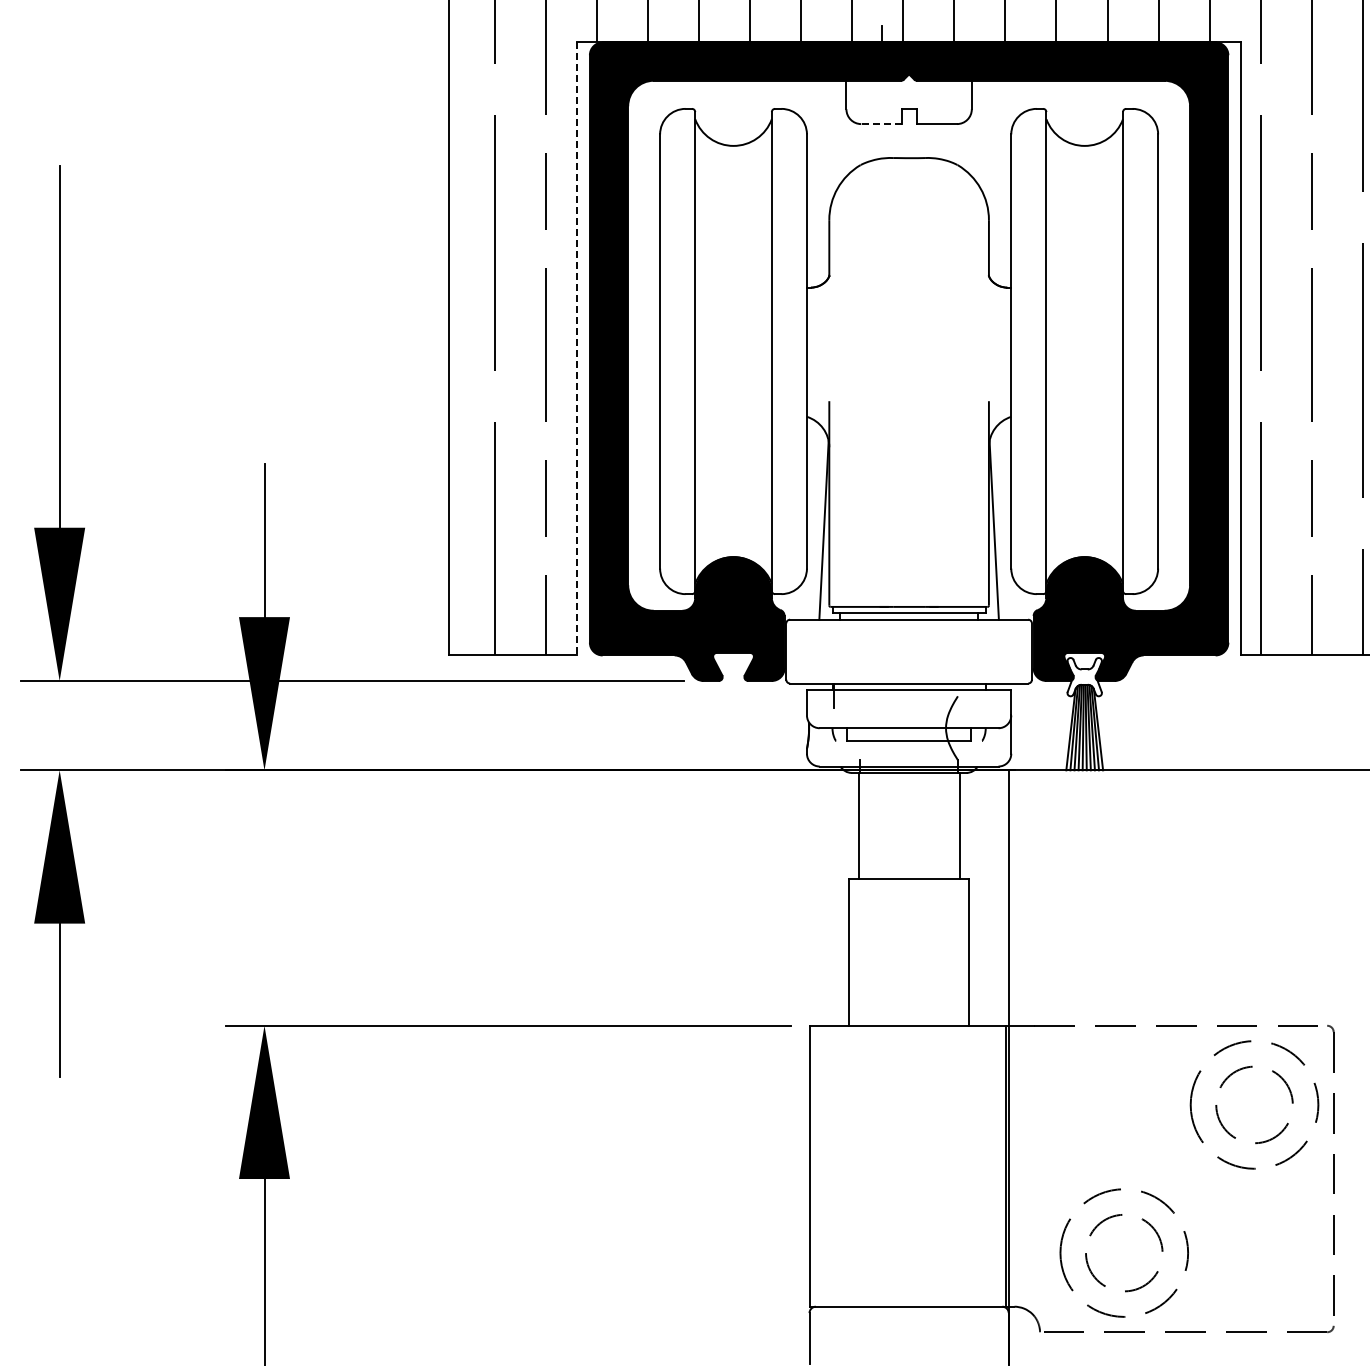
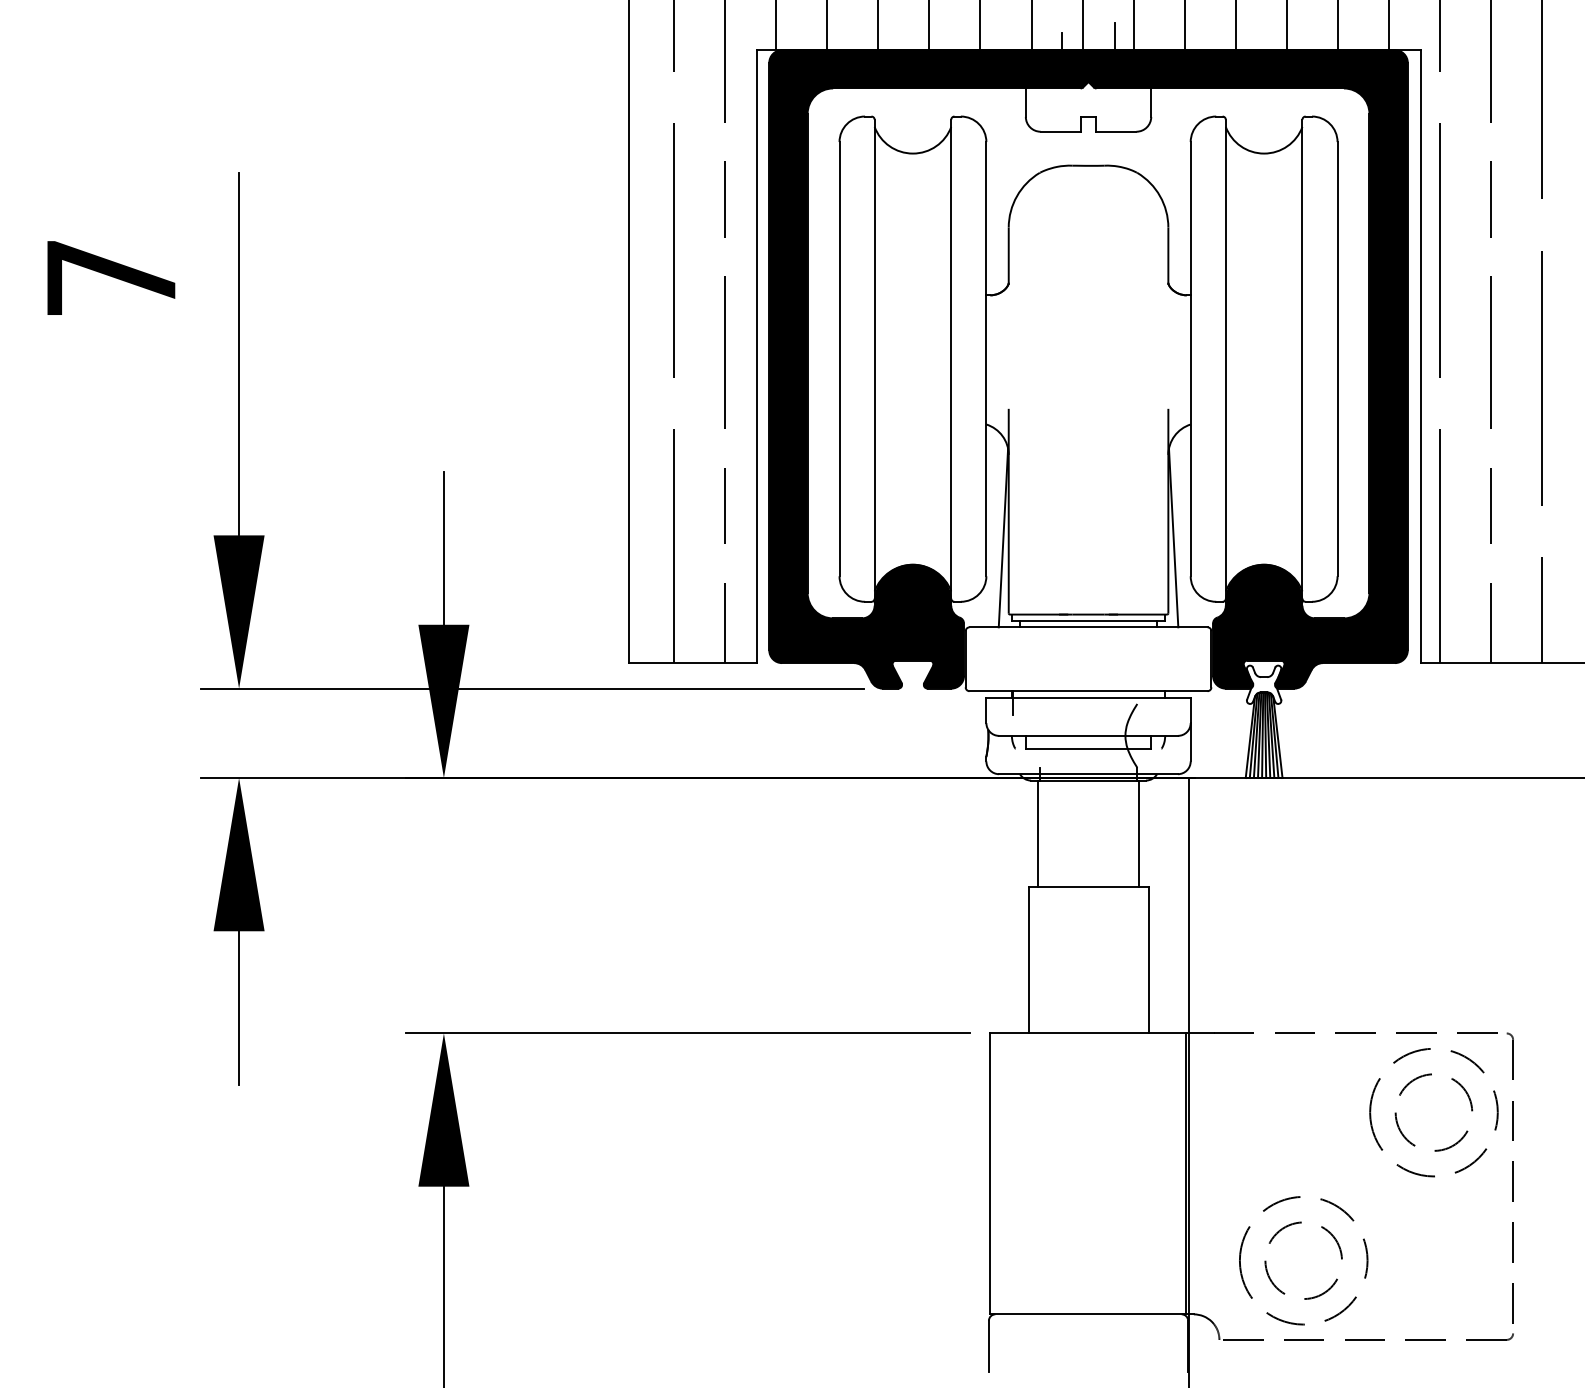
line: (936, 28) -> (1115, 36), added
line: (881, 123) -> (1060, 131), dashed -> solid
line: (577, 349) -> (756, 357), dashed -> solid

